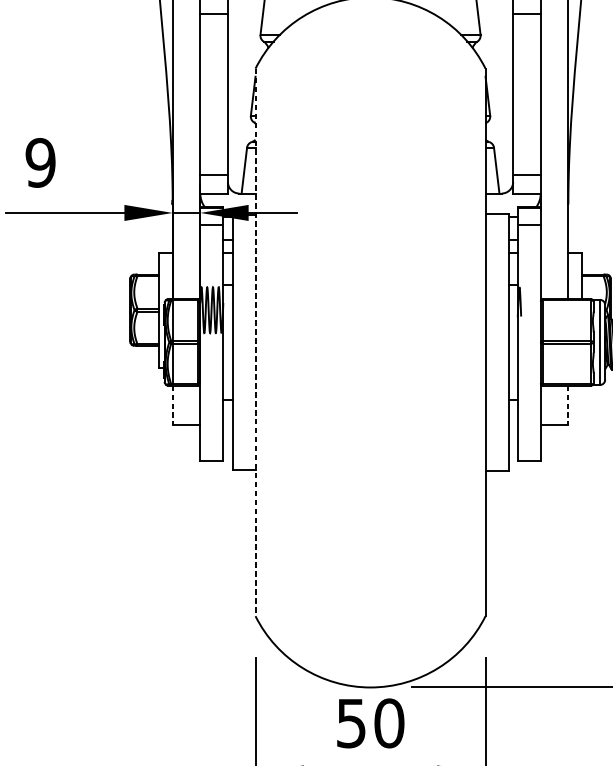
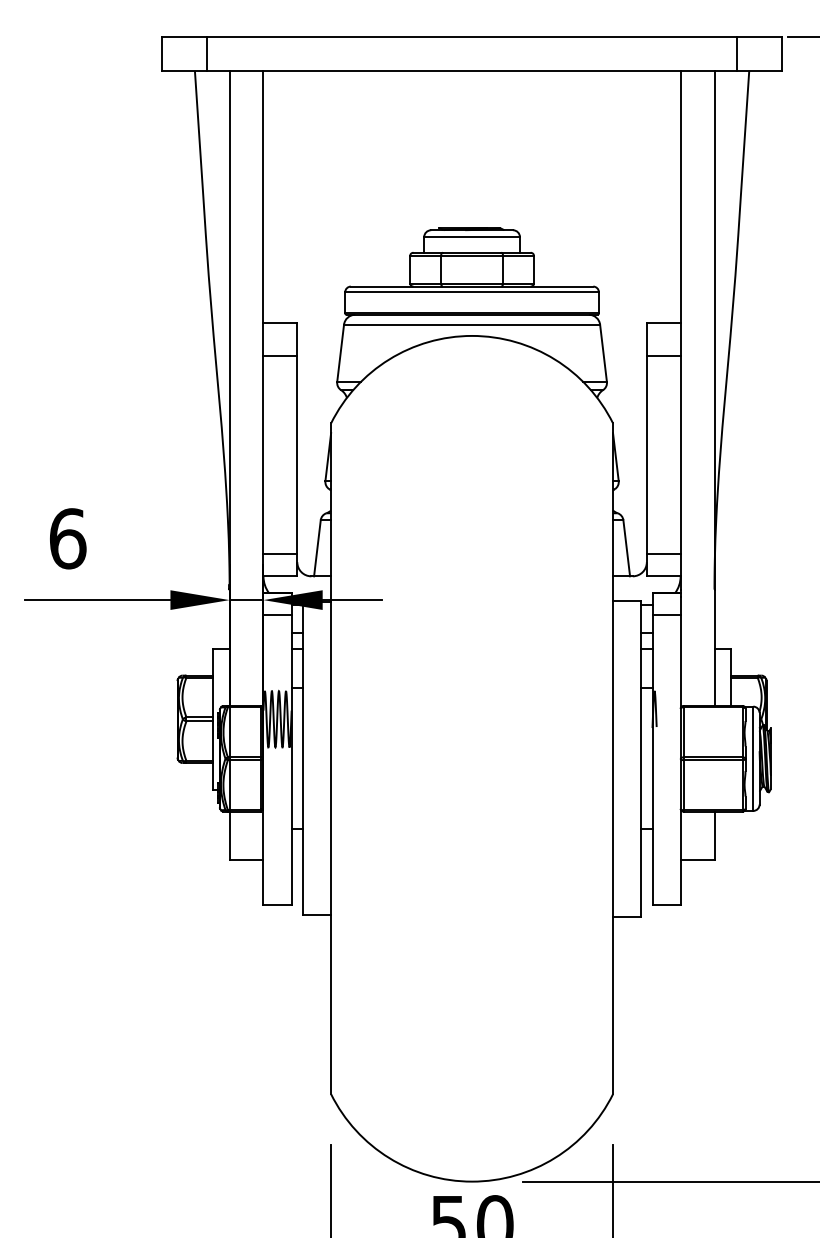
text: (40, 162) -> (67, 538), 9 -> 6
line: (255, 343) -> (331, 759), dashed -> solid
line: (172, 405) -> (229, 836), dashed -> solid
line: (568, 405) -> (714, 836), dashed -> solid

